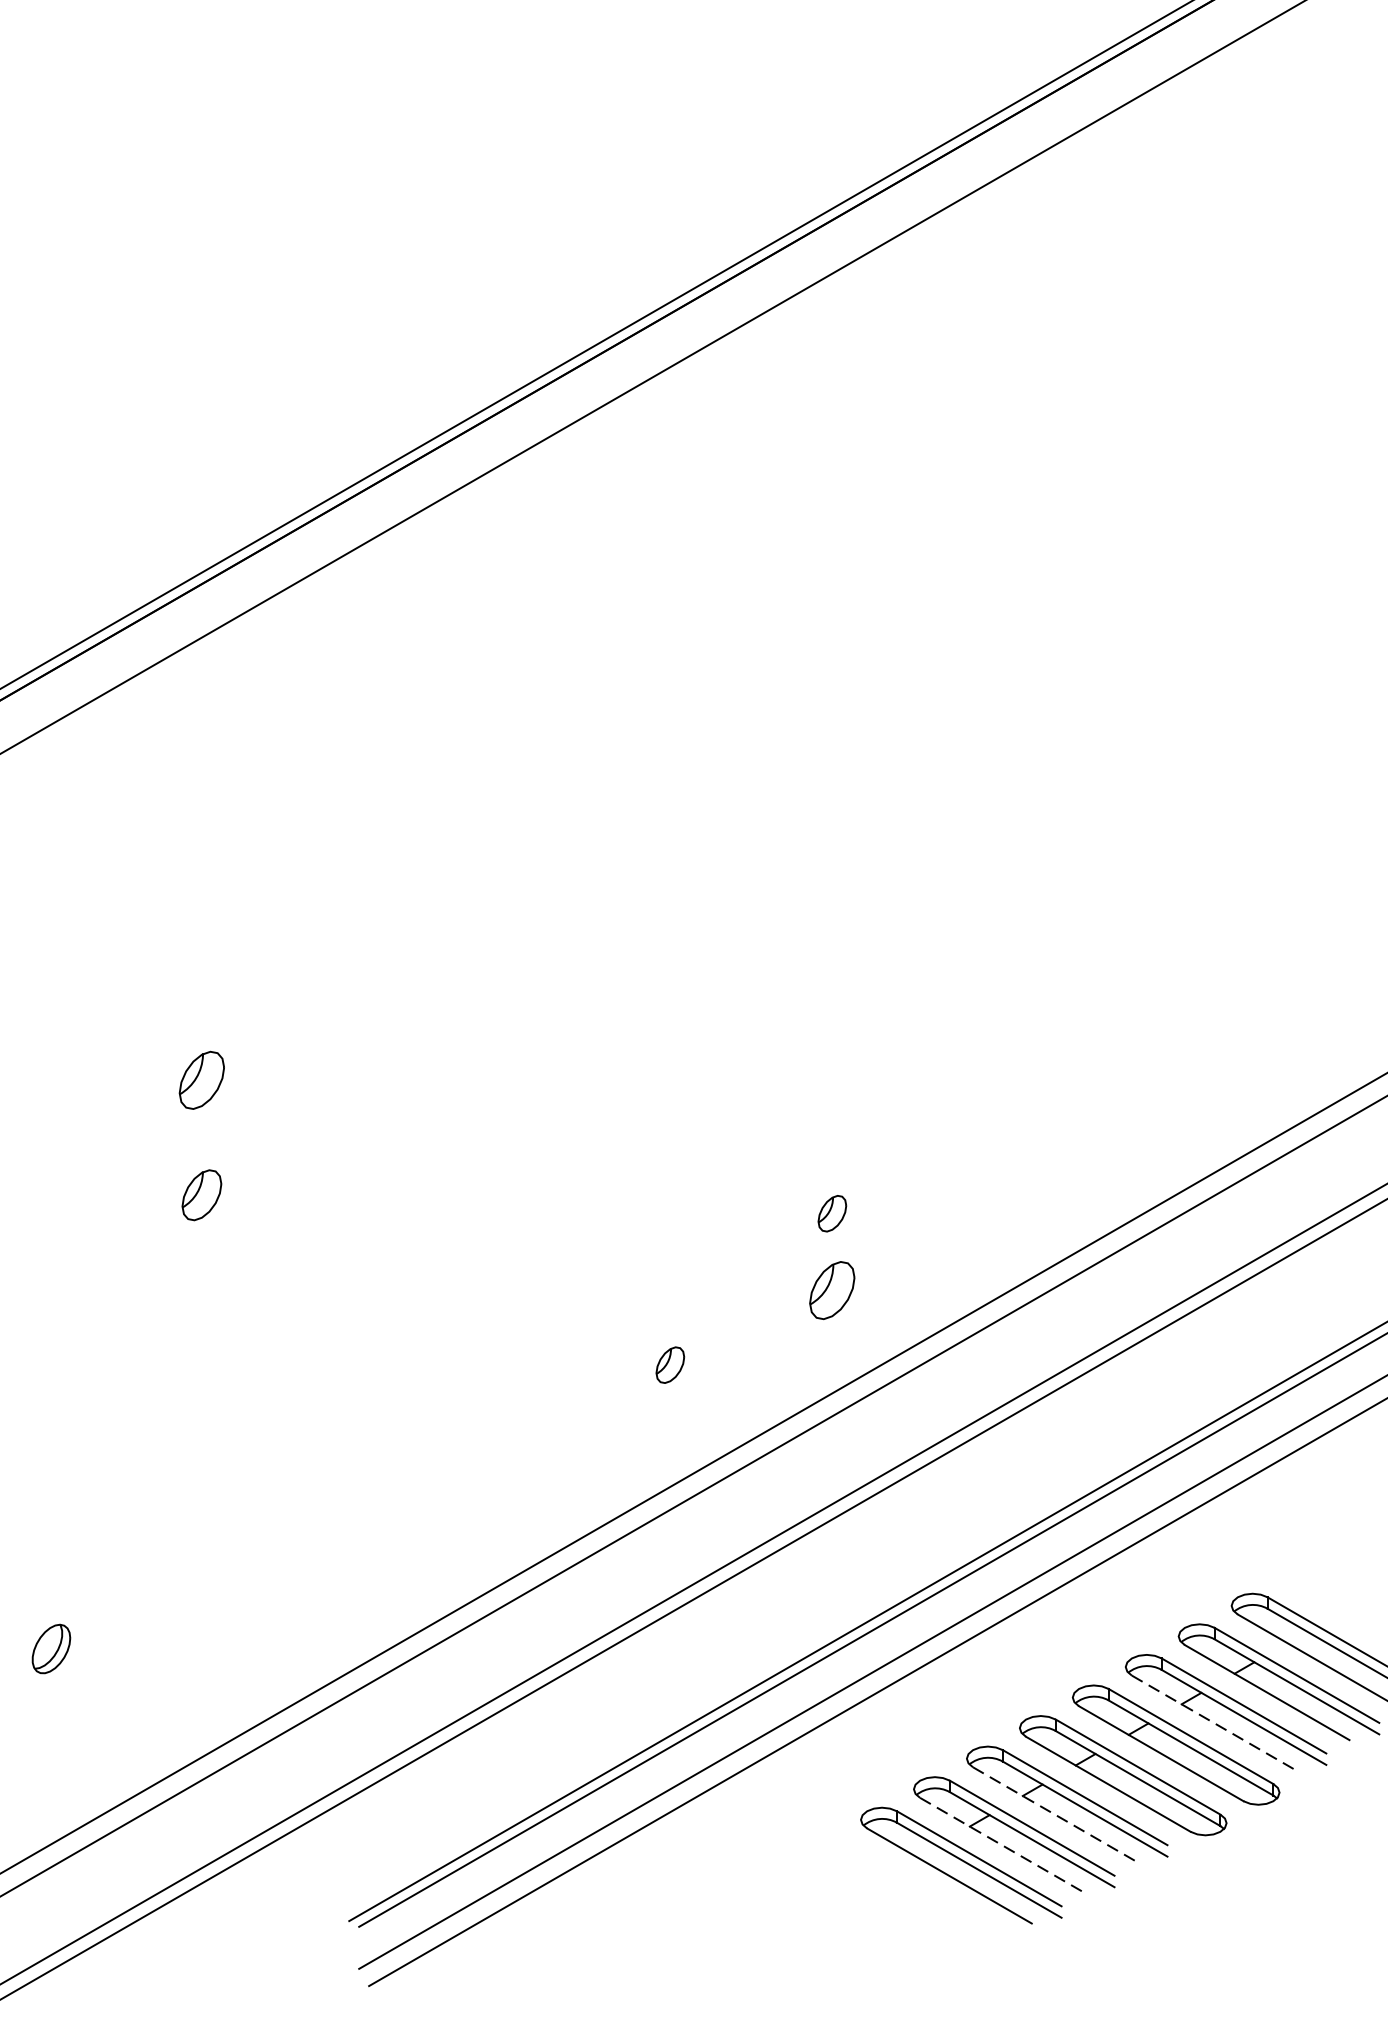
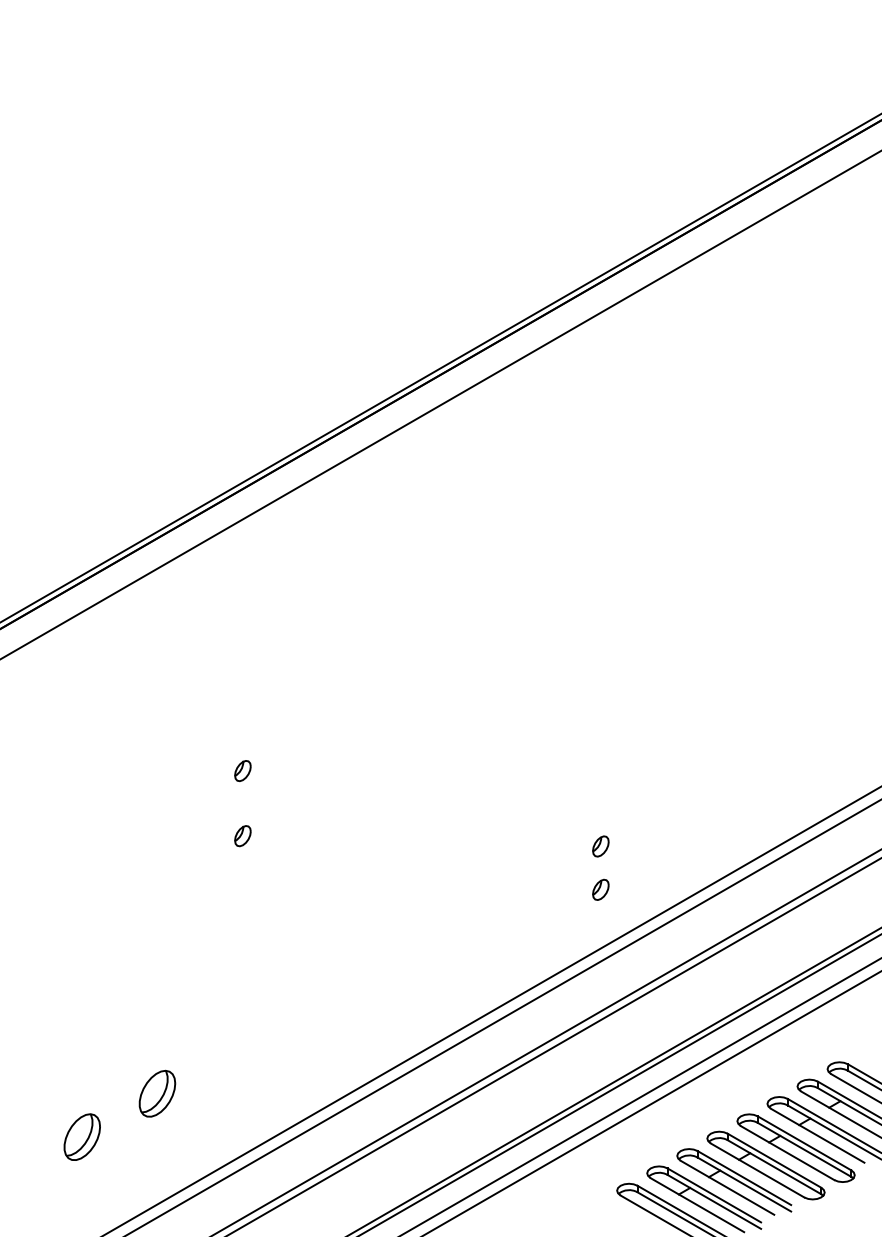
part: (201, 1081) -> (242, 771), size x0.62
part: (201, 1196) -> (242, 836), size x0.71
part: (831, 1289) -> (600, 889), size x0.62
part: (669, 1365) -> (508, 932), removed
part: (51, 1648) -> (157, 1093), size x1.67
line: (1213, 1722) -> (817, 1135), dashed -> solid
line: (1055, 1814) -> (727, 1187), dashed -> solid
line: (1002, 1845) -> (697, 1205), dashed -> solid

